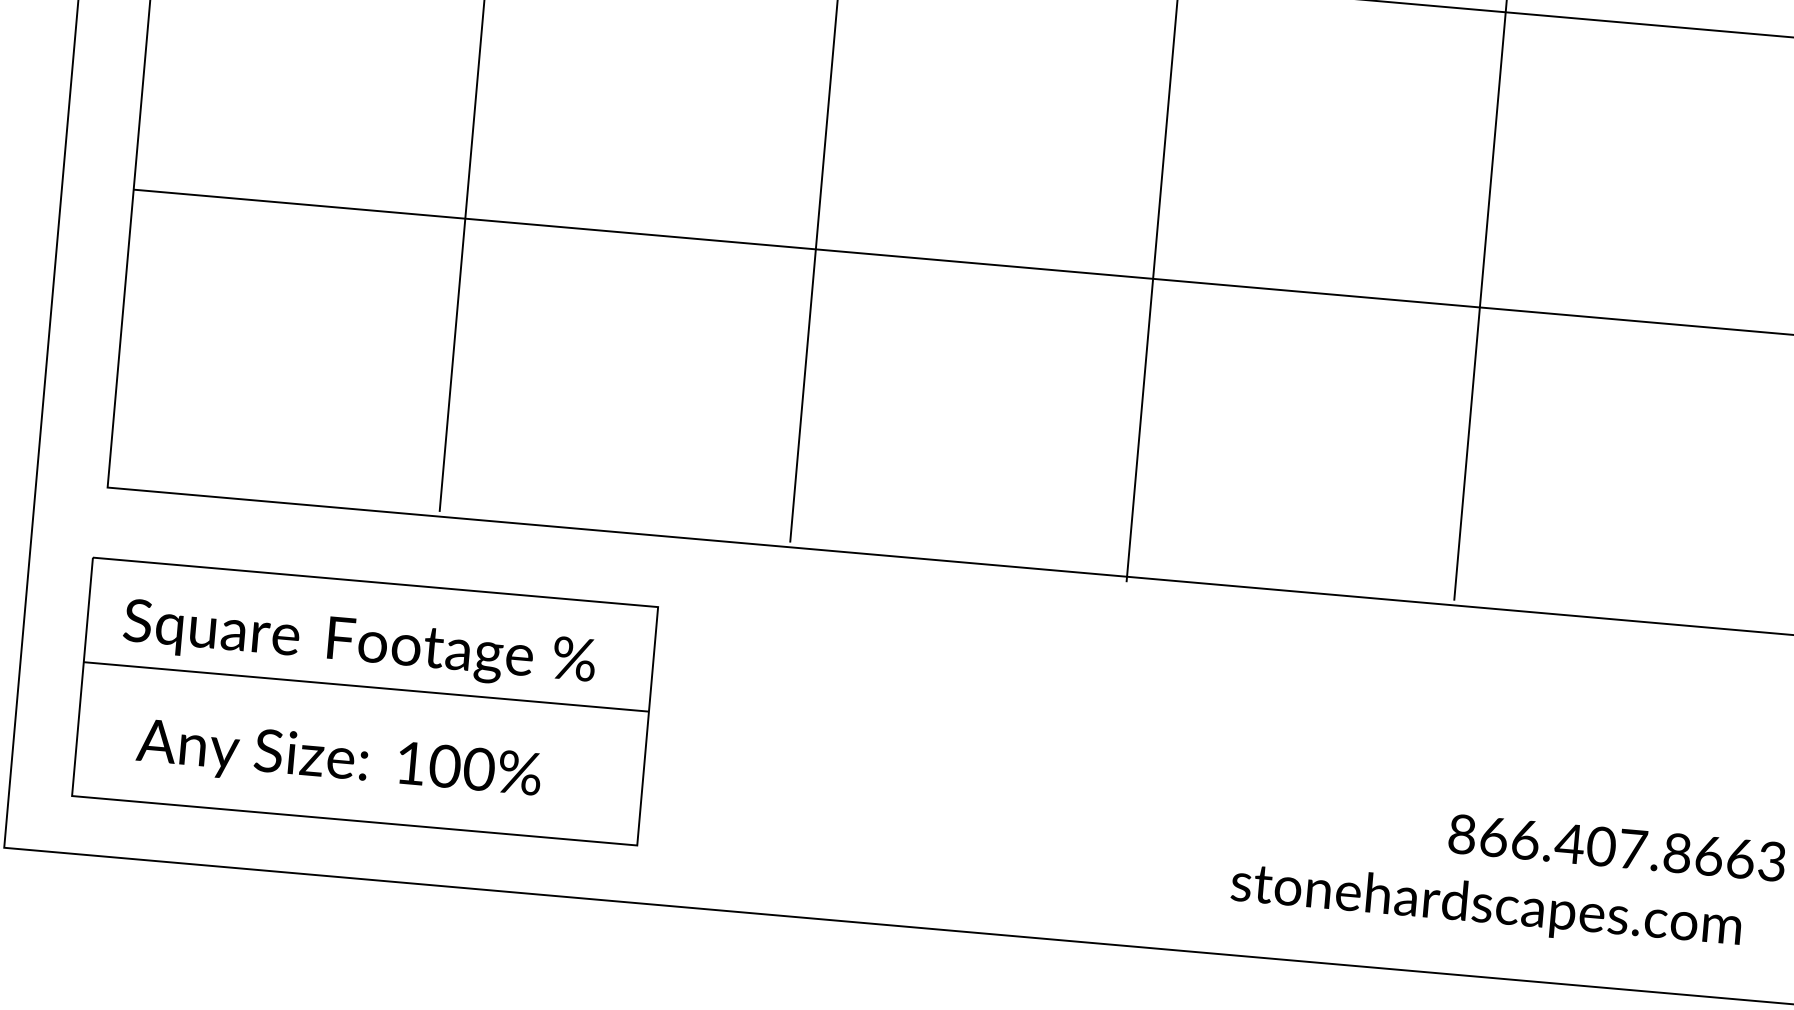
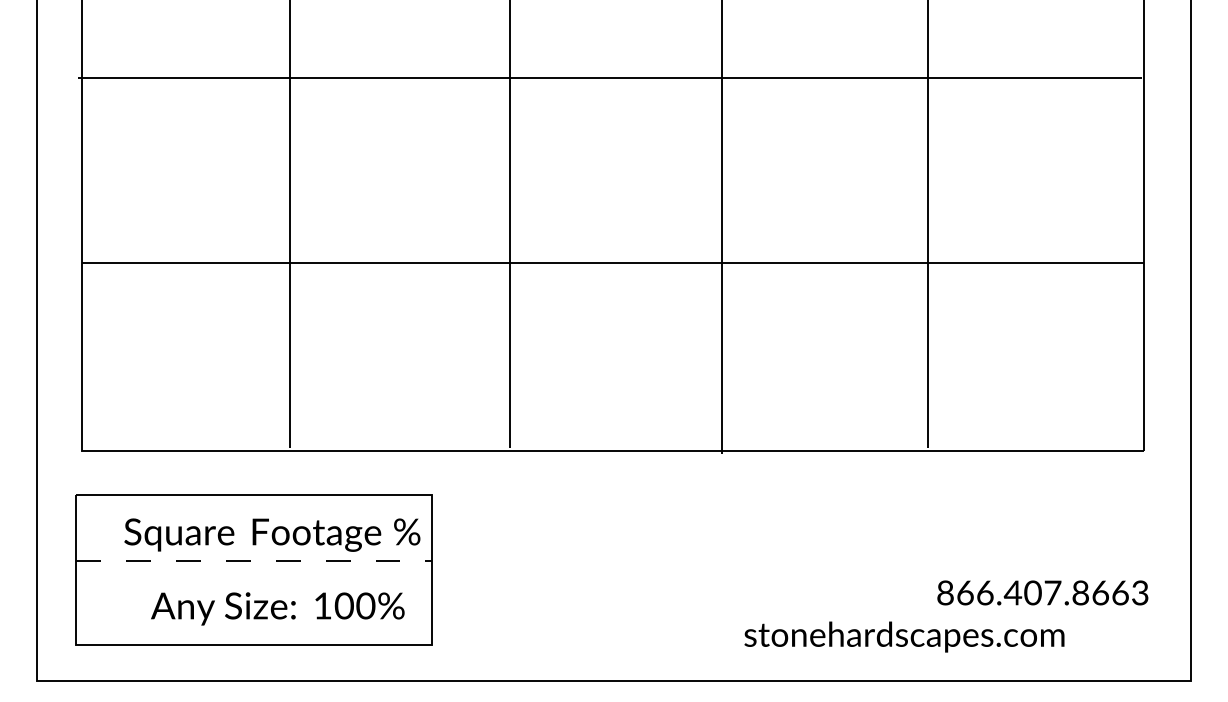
text: (359, 644) -> (272, 534), moved
line: (365, 686) -> (253, 560), solid -> dashed
text: (338, 761) -> (277, 608), moved
text: (1486, 906) -> (904, 636), moved

